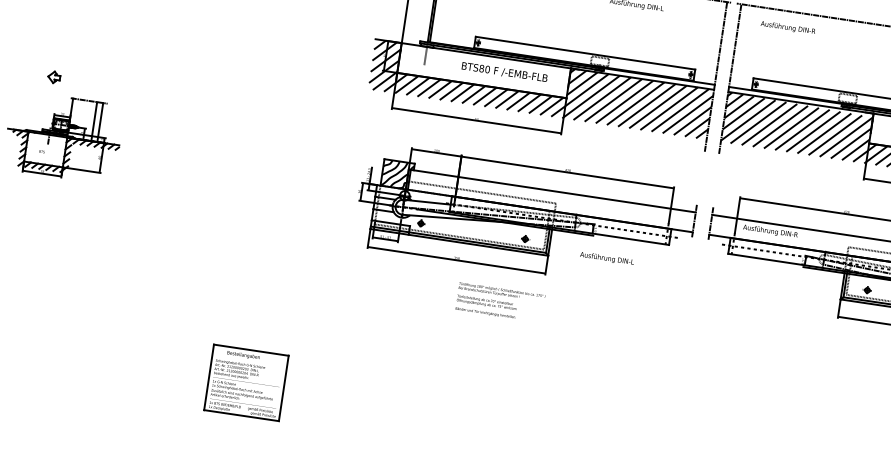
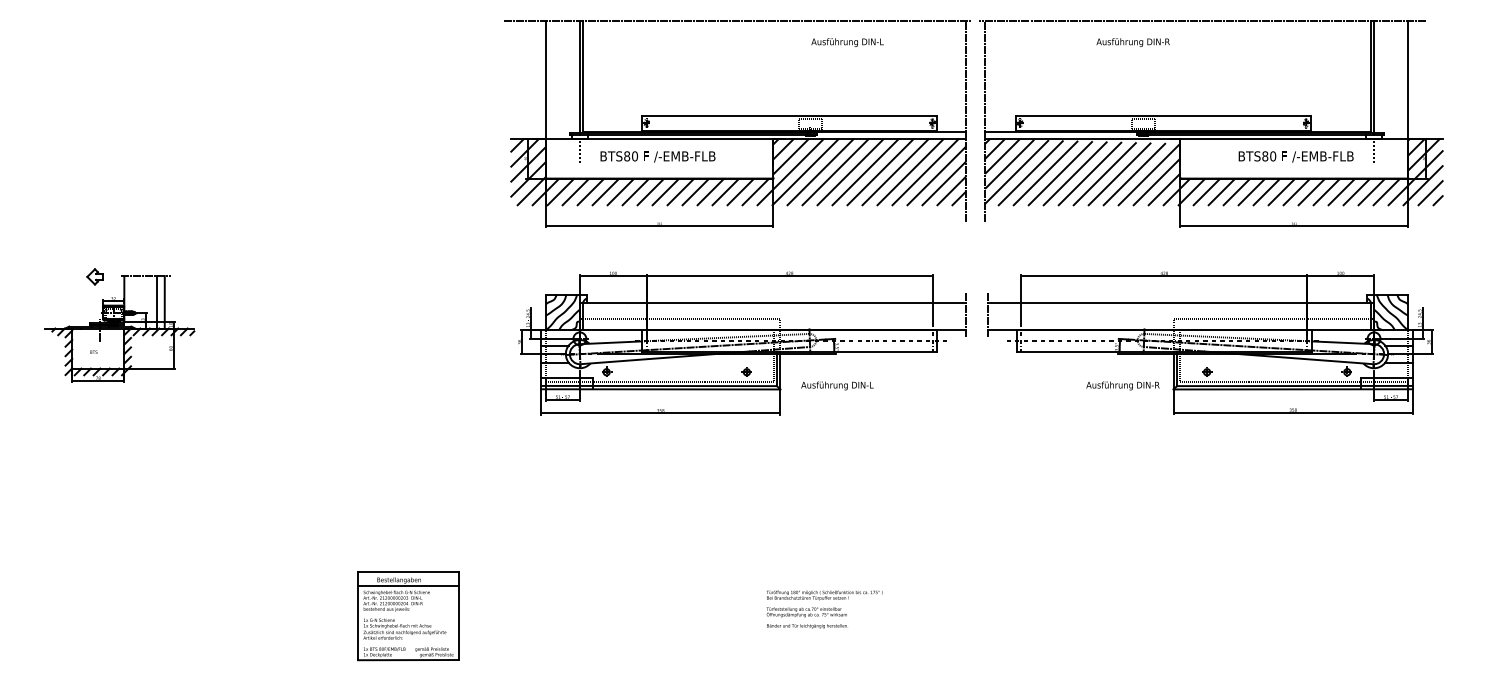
text: (787, 27) -> (1132, 42), moved
text: (504, 72) -> (657, 156), moved
part: (53, 76) -> (94, 276), moved
text: (770, 231) -> (1122, 385), moved
text: (607, 258) -> (837, 385), moved
text: (500, 302) -> (824, 609), moved
line: (249, 360) -> (408, 586), added

